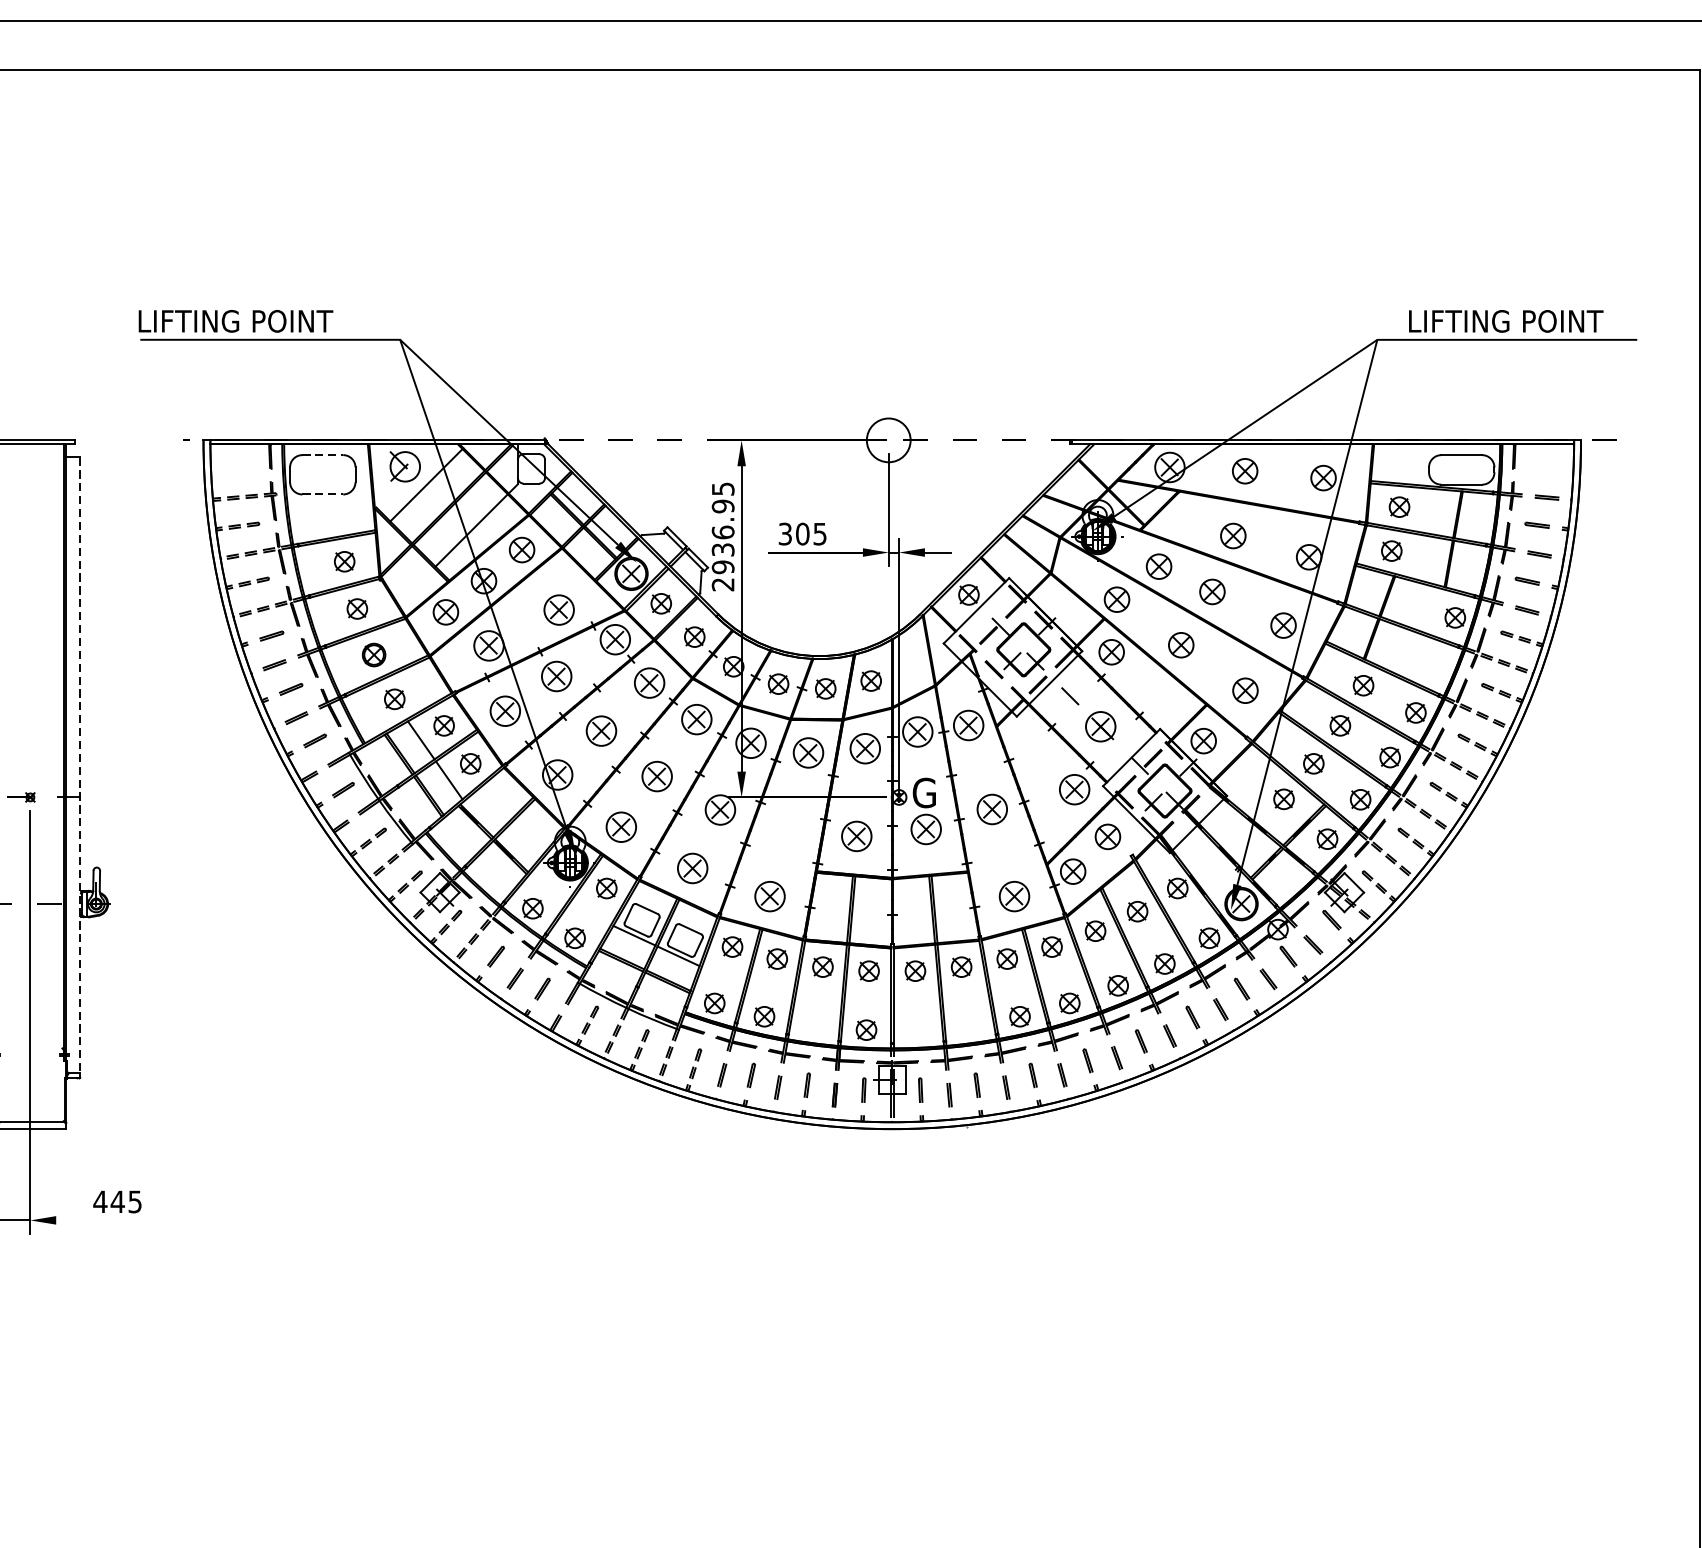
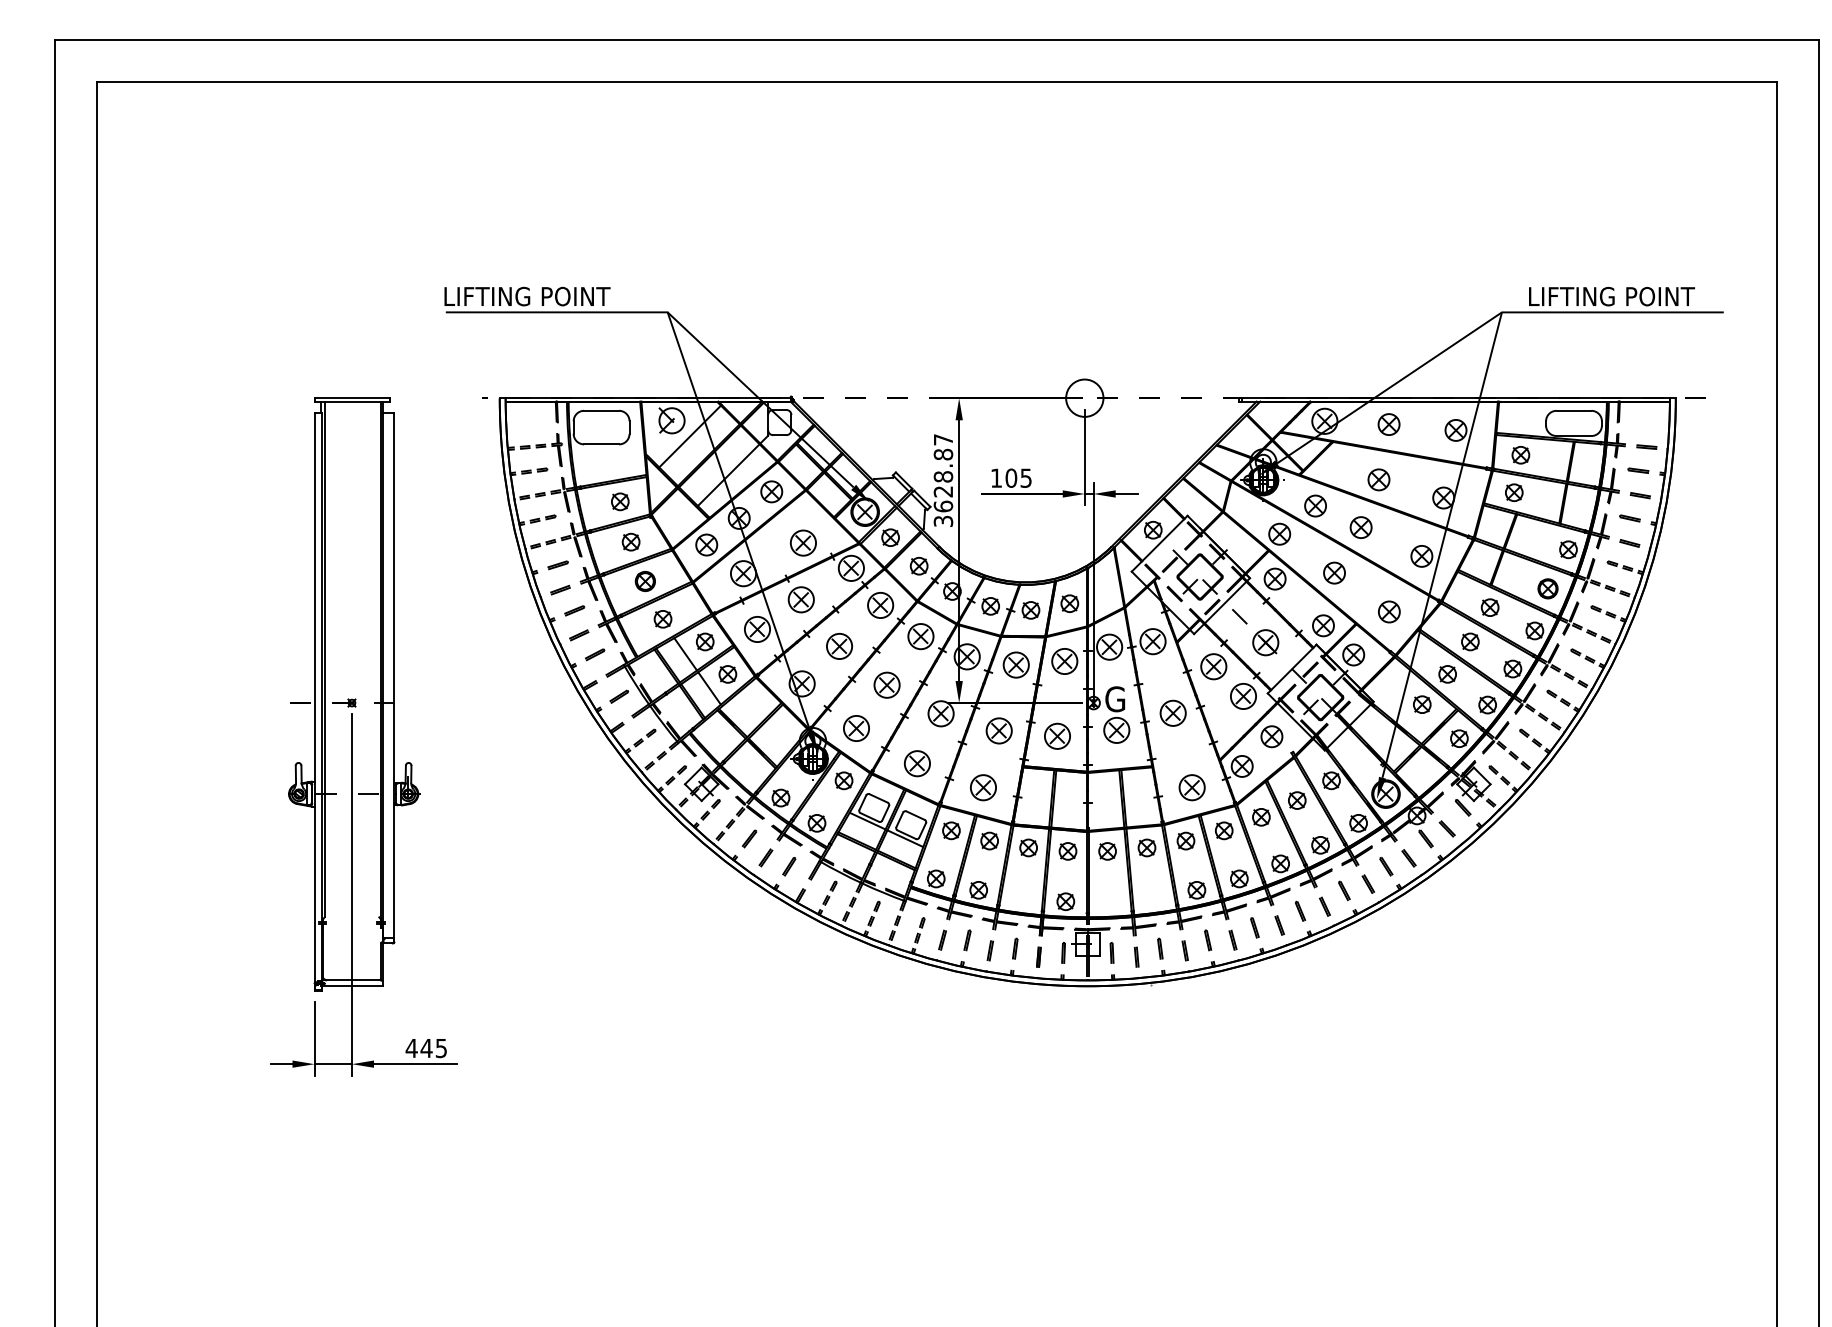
line: (323, 454) -> (602, 410), dashed -> solid
line: (323, 494) -> (602, 444), dashed -> solid
text: (785, 533) -> (996, 477), 305 -> 105
text: (723, 536) -> (943, 480), 2936.95 -> 3628.87
part: (1430, 663) -> (1547, 588), added
part: (1168, 706) -> (1323, 625), added
part: (1039, 754) -> (1213, 666), added
line: (80, 767) -> (394, 677), dashed -> solid
part: (787, 829) -> (998, 730), added
line: (104, 1220) -> (415, 1064), added

